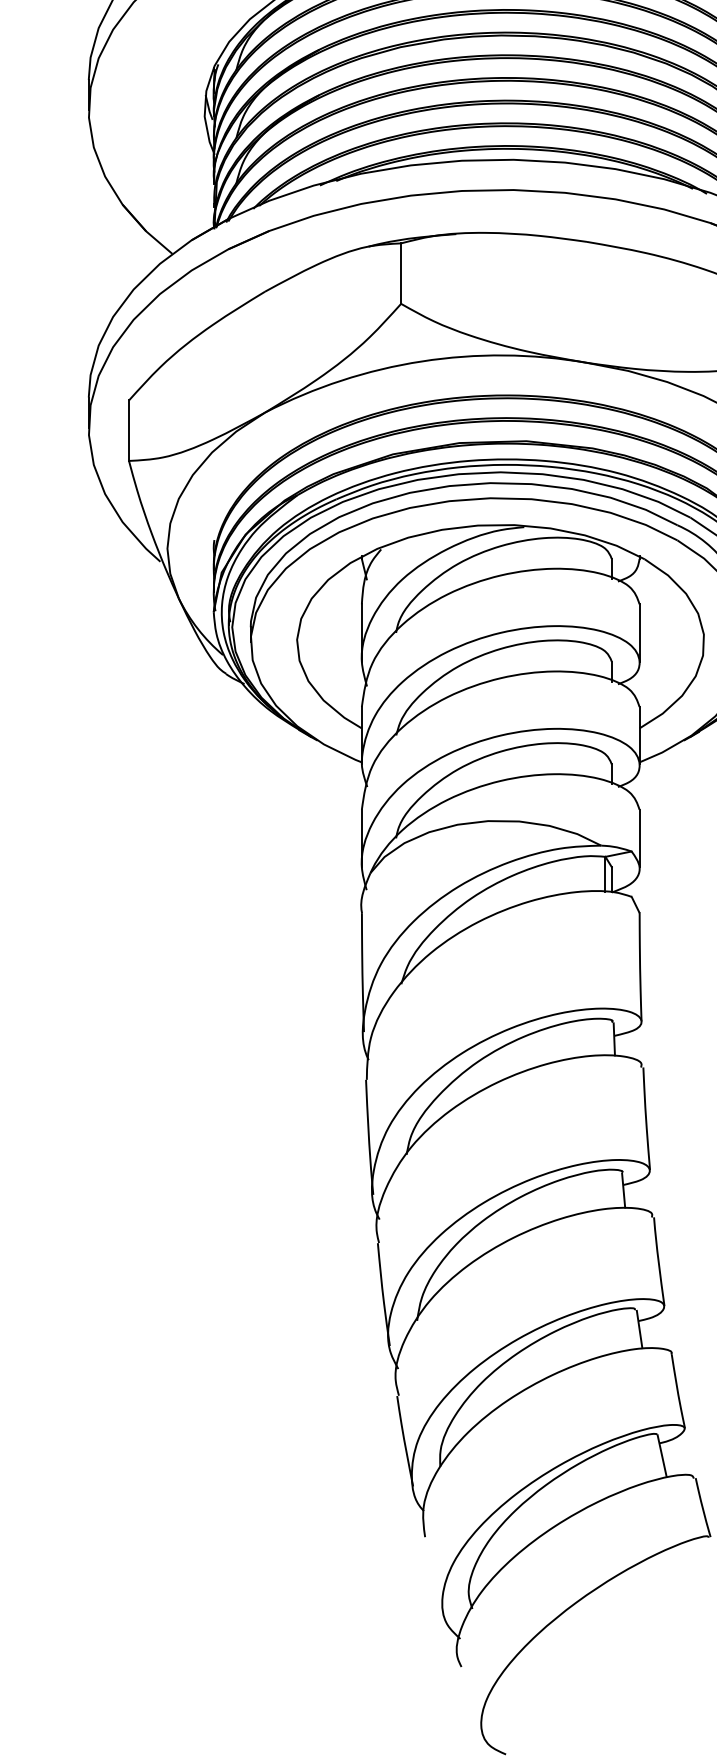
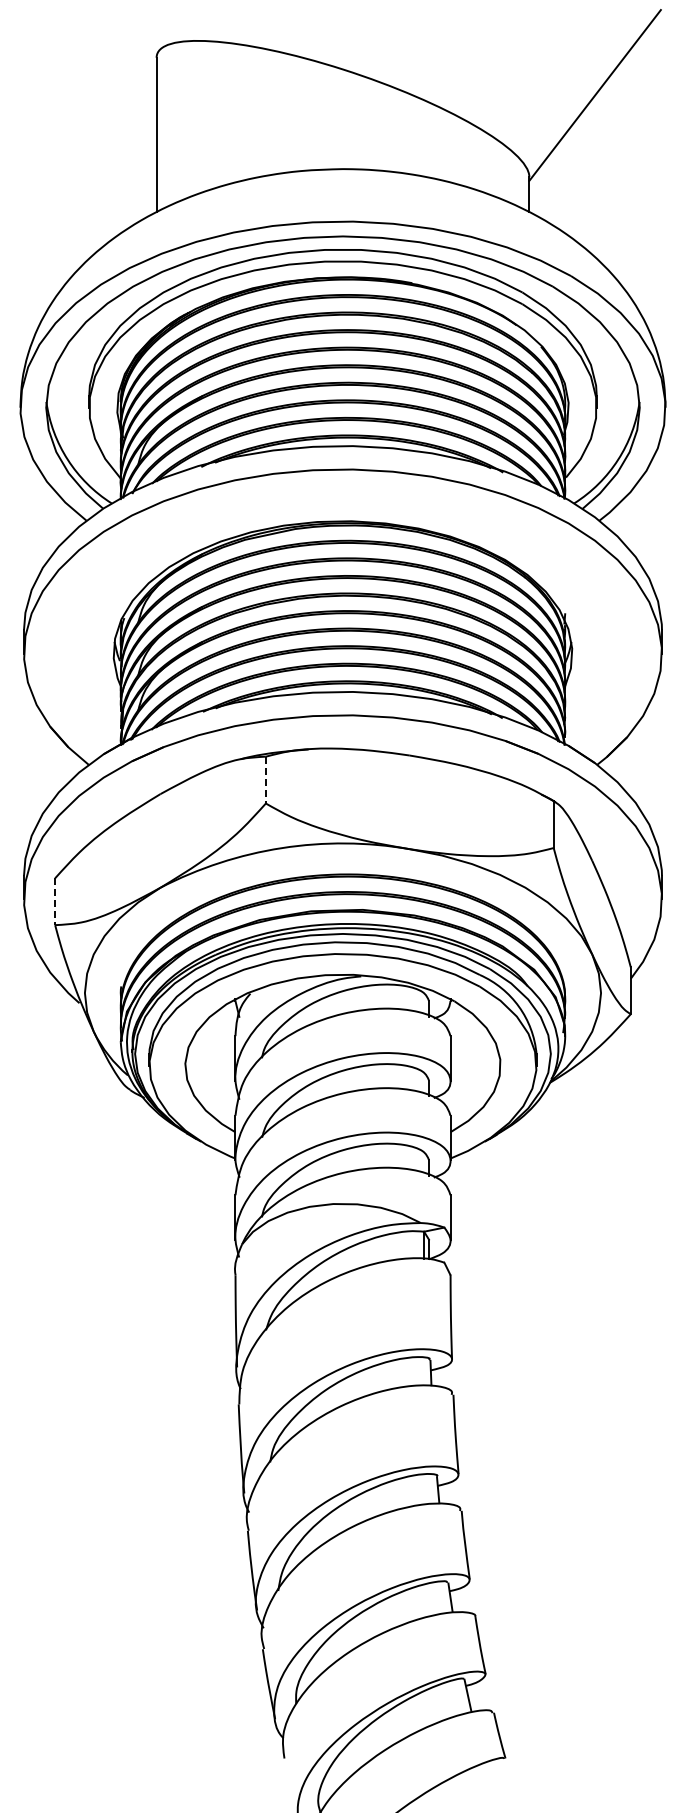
line: (400, 274) -> (265, 780), solid -> dashed
line: (129, 431) -> (55, 902), solid -> dashed

